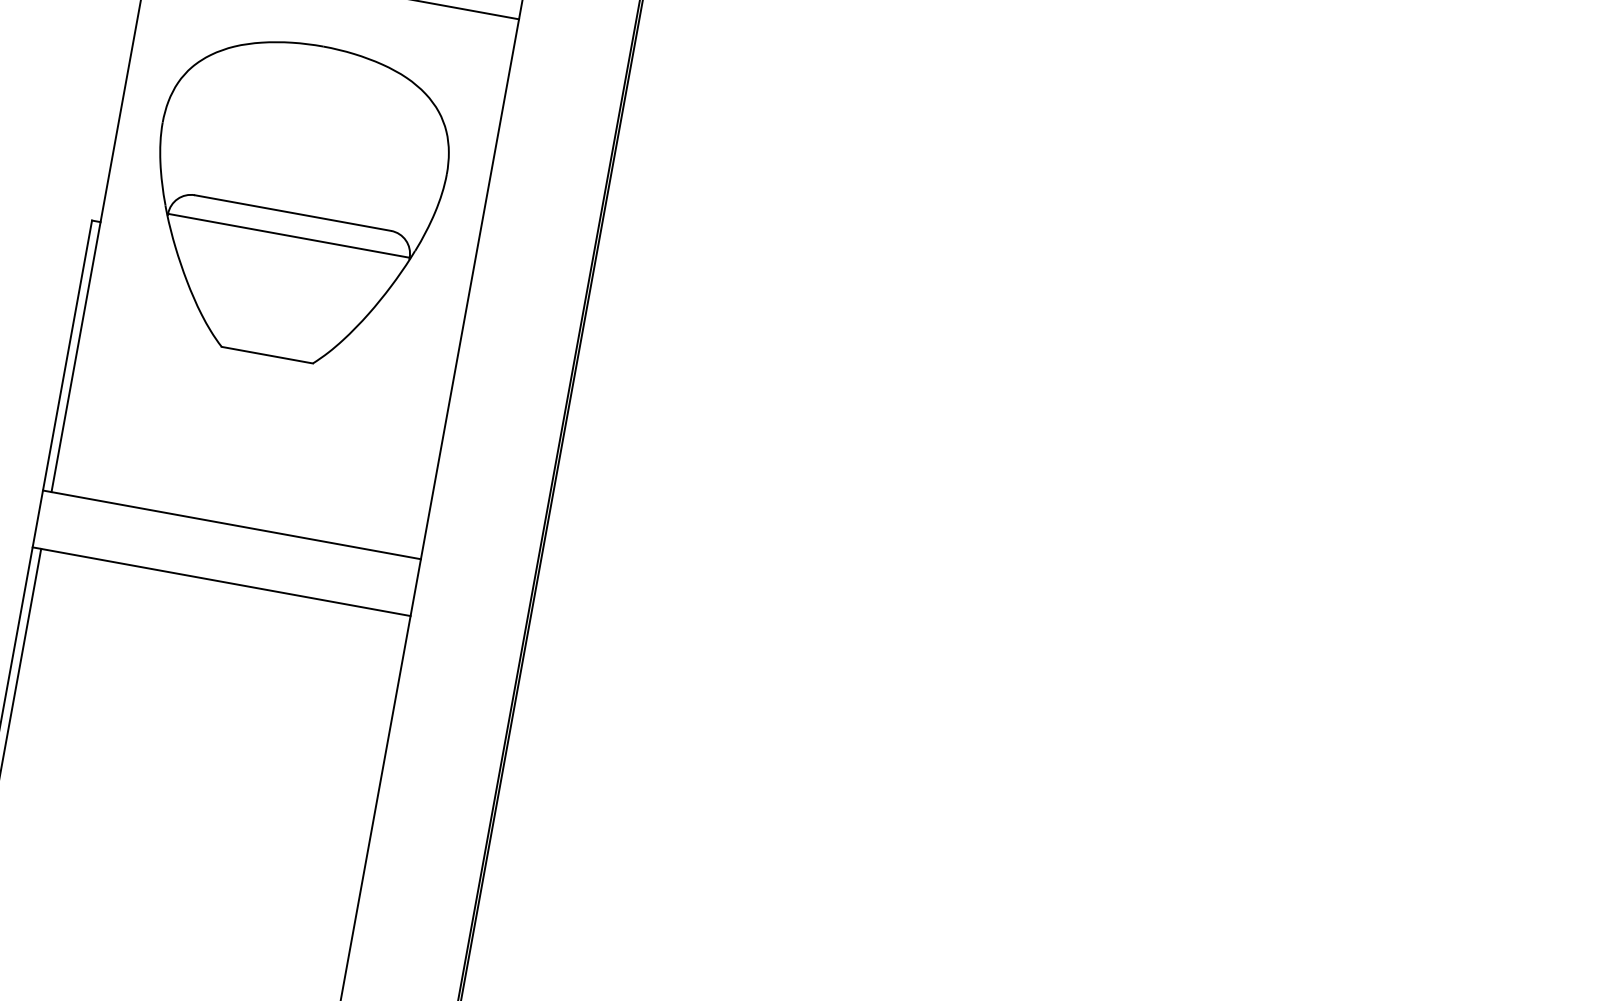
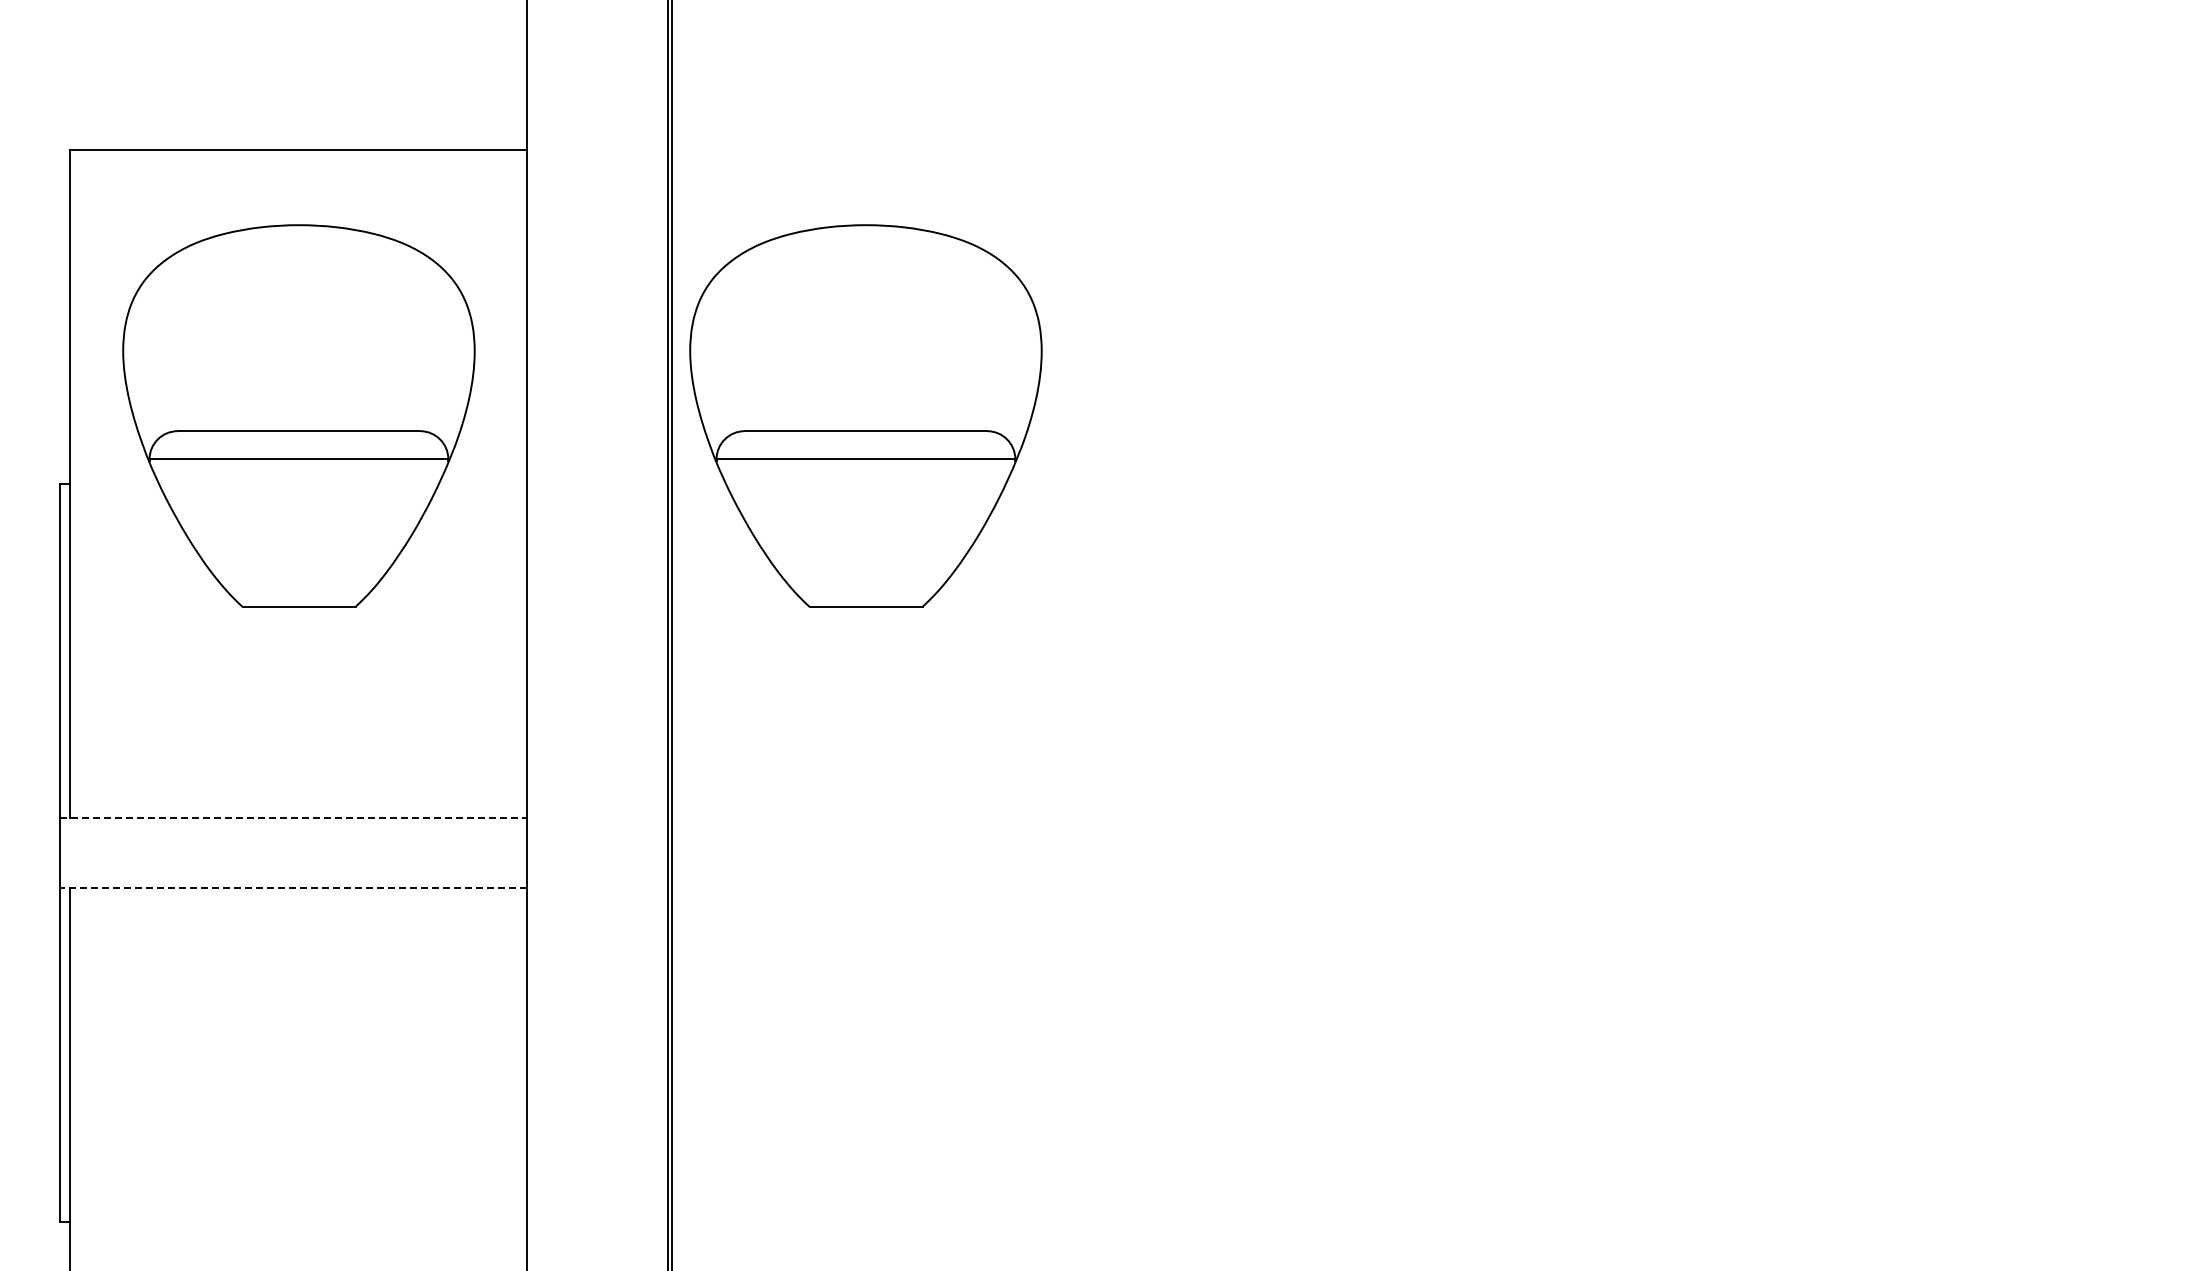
part: (753, 283) -> (865, 415), added
line: (231, 524) -> (293, 817), solid -> dashed
line: (221, 581) -> (293, 888), solid -> dashed

